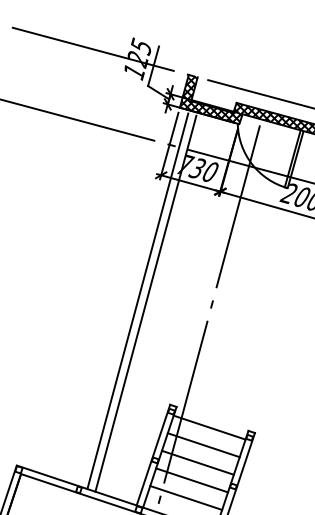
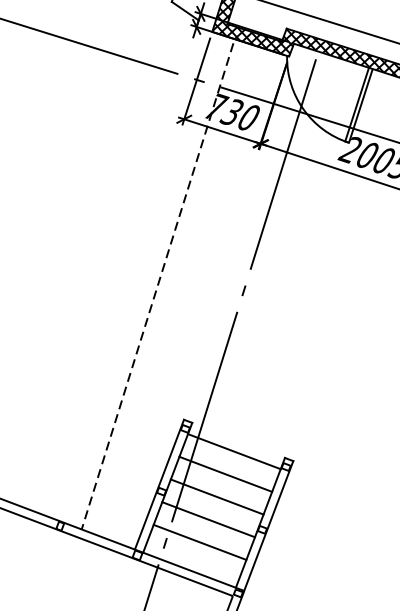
line: (137, 301) -> (146, 283), removed
line: (145, 303) -> (157, 286), solid -> dashed

